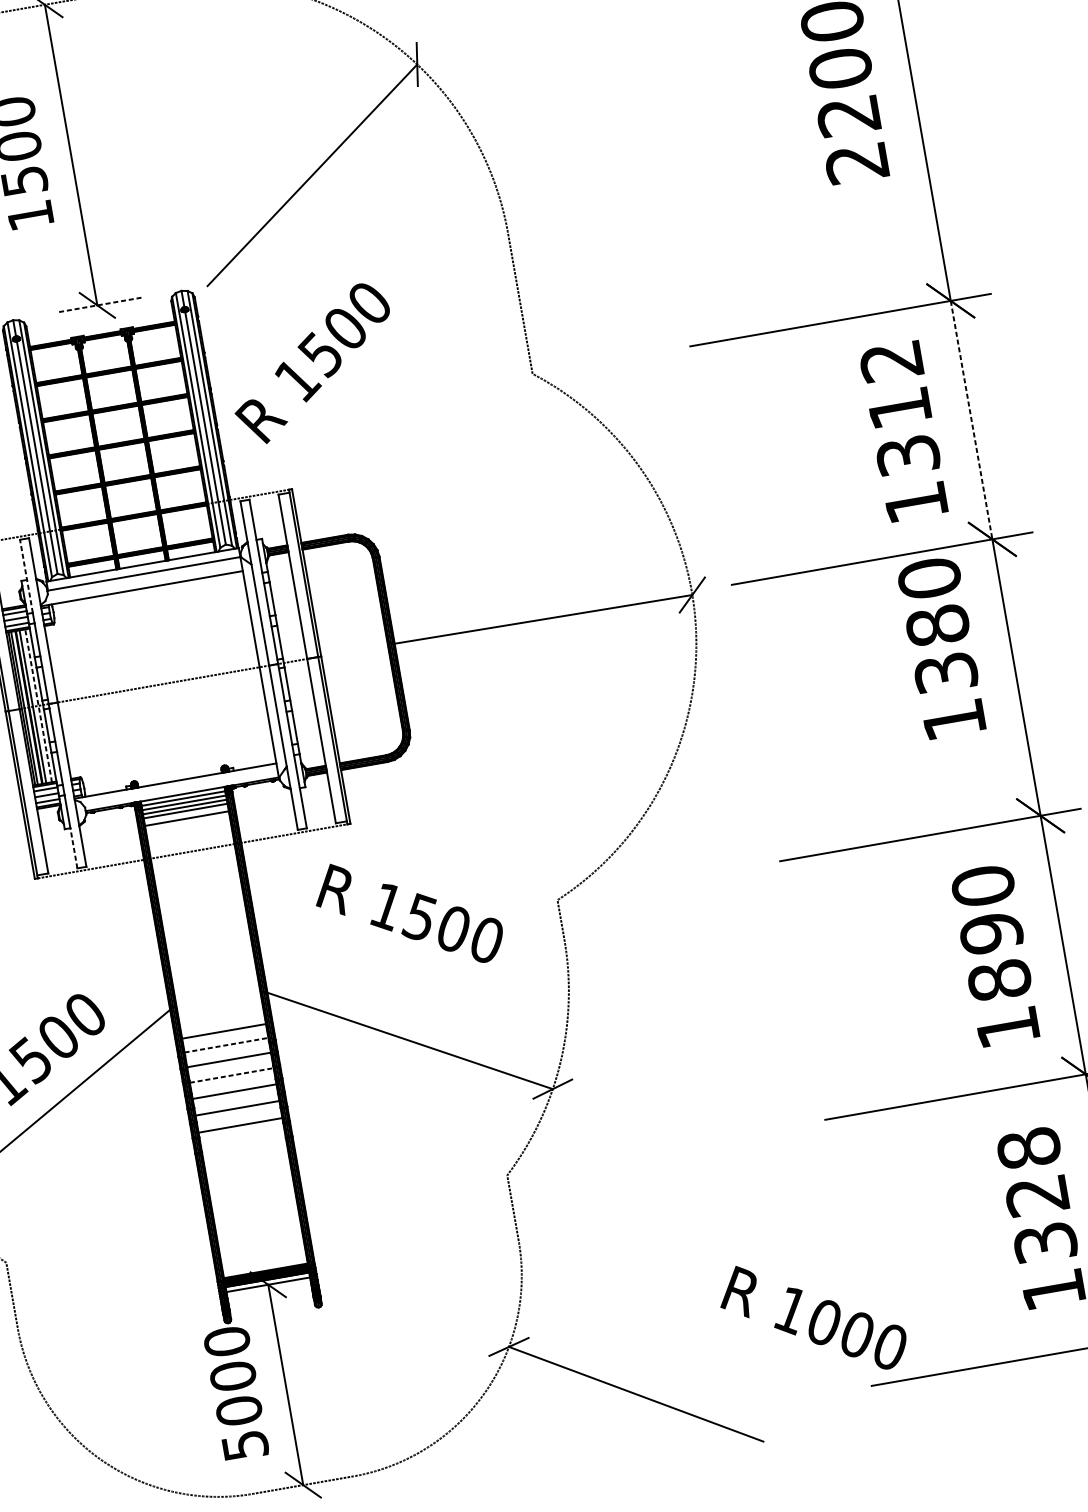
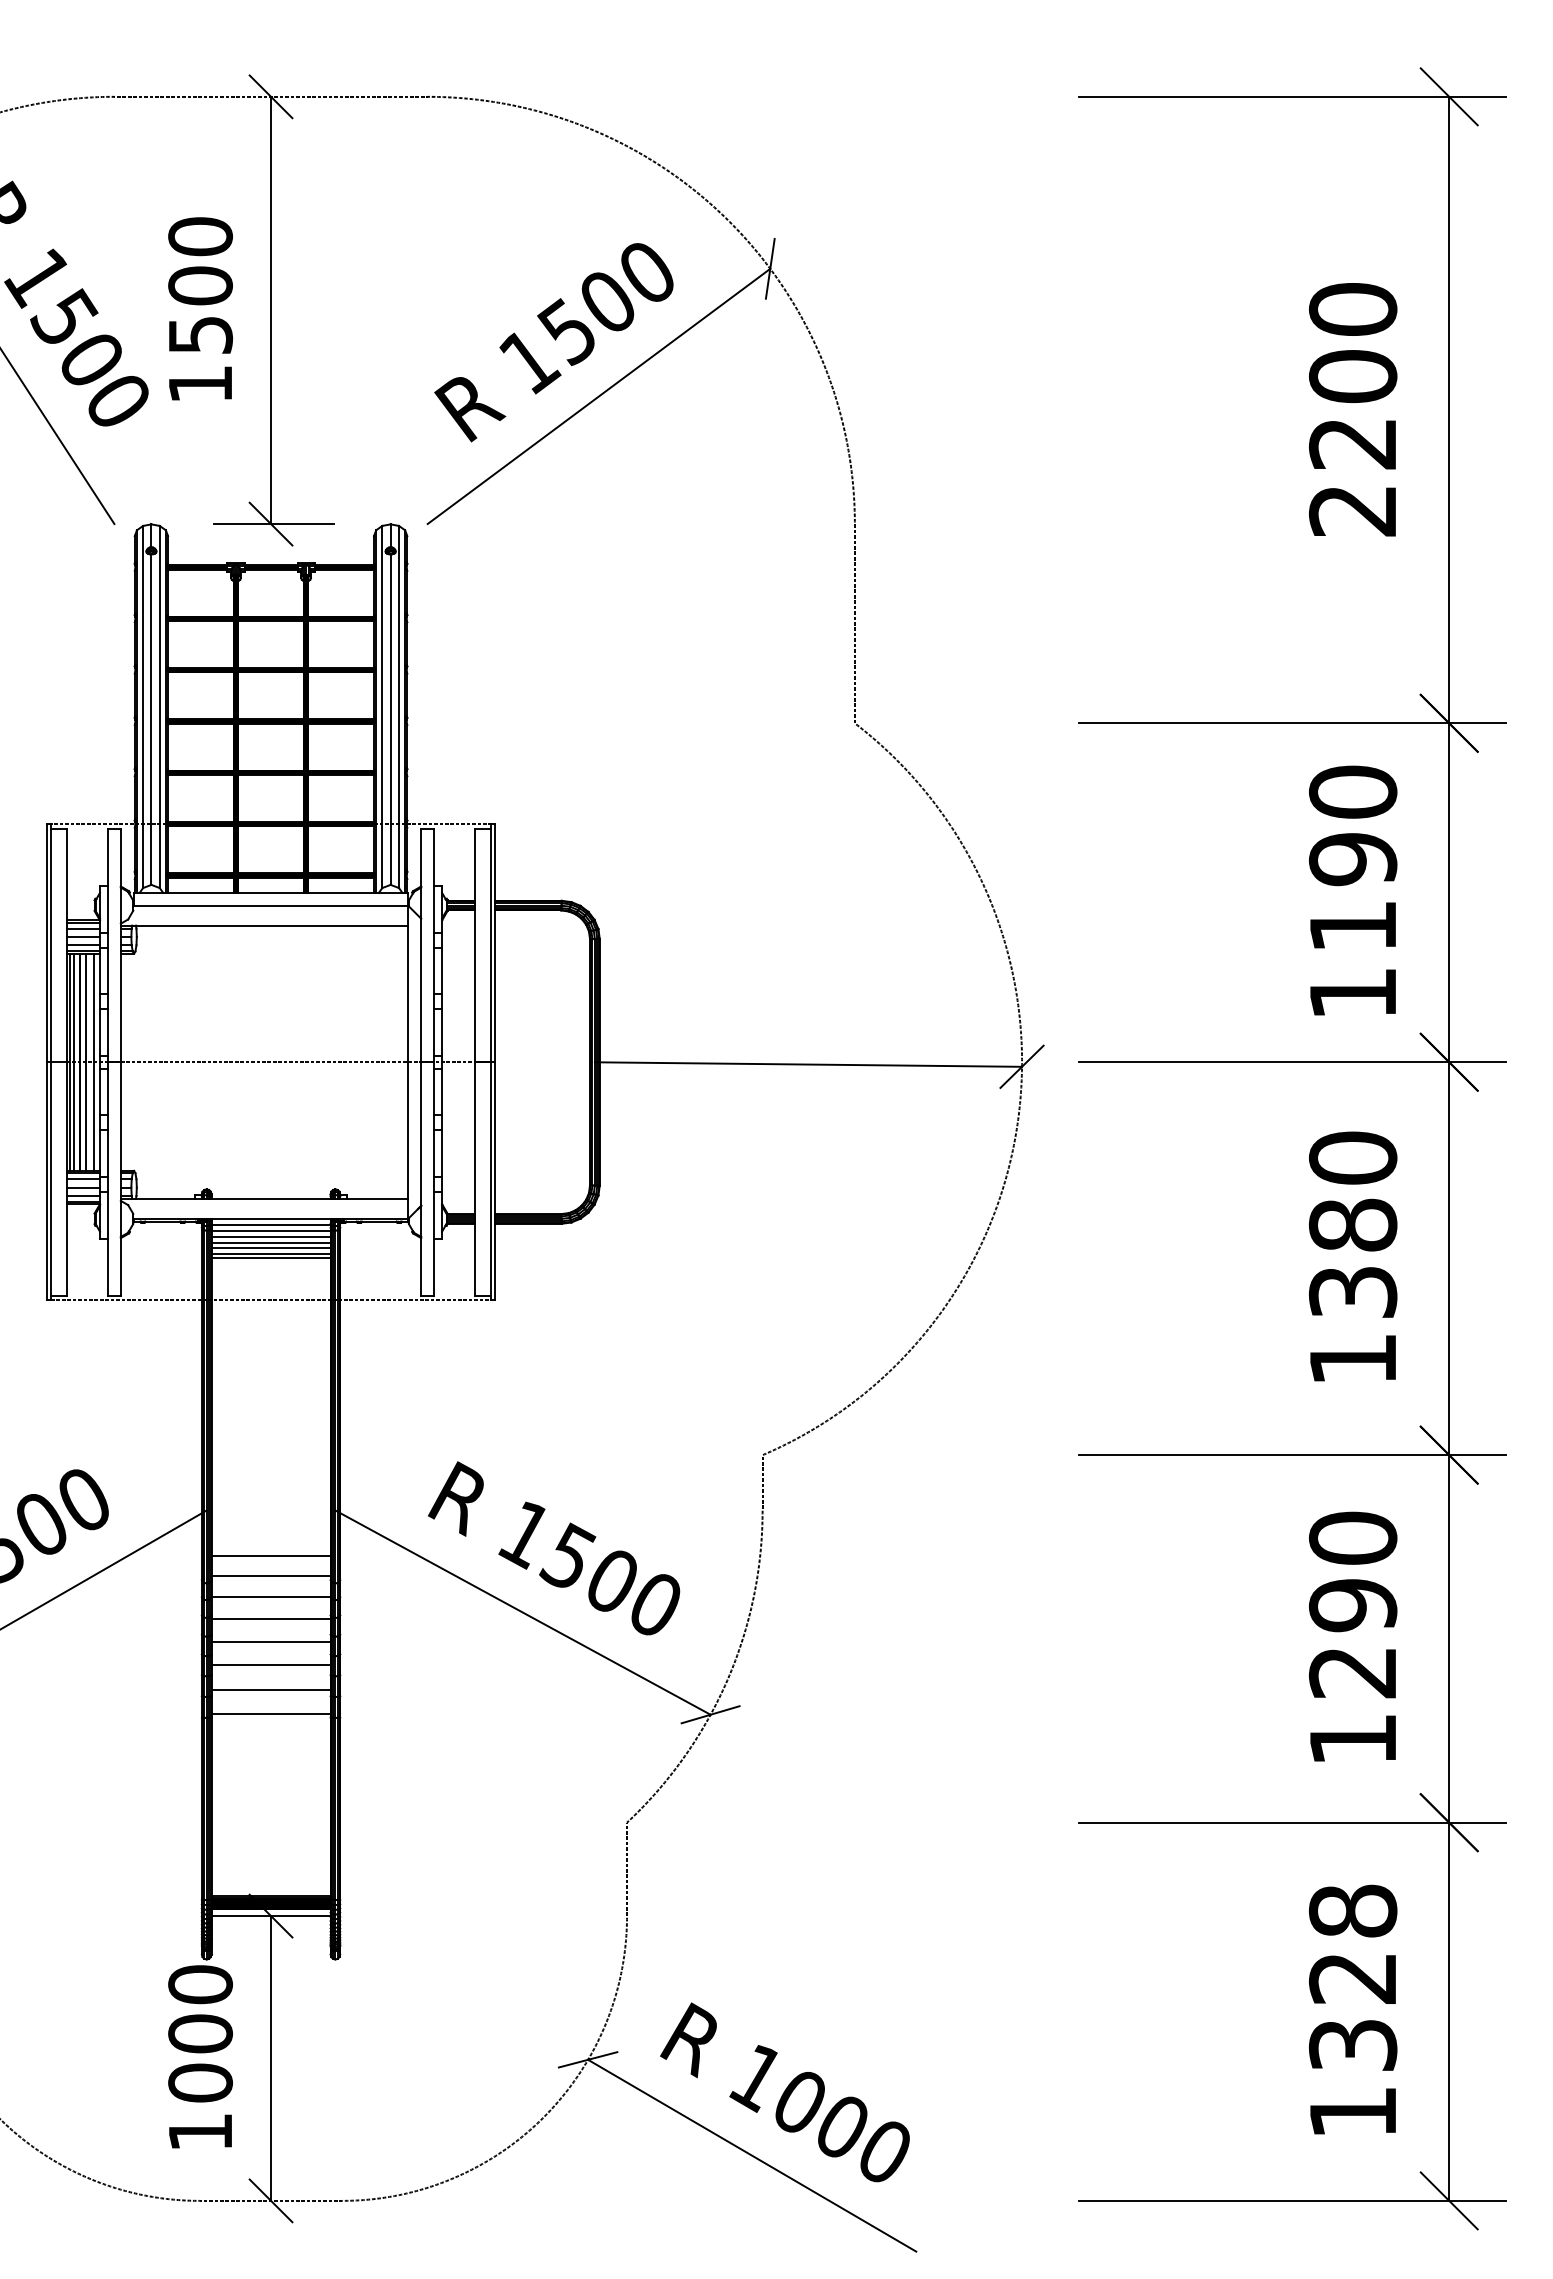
line: (99, 305) -> (273, 524), dashed -> solid
text: (312, 363) -> (553, 342), moved
text: (899, 407) -> (1352, 858), 1312 -> 1190
line: (971, 420) -> (1449, 893), dashed -> solid
line: (26, 576) -> (108, 880), dashed -> solid
text: (941, 647) -> (1353, 1256), moved
line: (38, 706) -> (93, 1062), dashed -> solid
line: (185, 815) -> (270, 1248), added
line: (187, 822) -> (270, 1258), added
line: (74, 848) -> (108, 1267), dashed -> solid
text: (408, 913) -> (554, 1548), moved
text: (999, 980) -> (1352, 1672), 1890 -> 1290
line: (226, 1045) -> (271, 1575), dashed -> solid
line: (232, 1075) -> (271, 1618), dashed -> solid
line: (243, 1142) -> (270, 1714), added
text: (812, 1317) -> (784, 2092), moved
text: (245, 1445) -> (200, 2132), 5000 -> 1000

